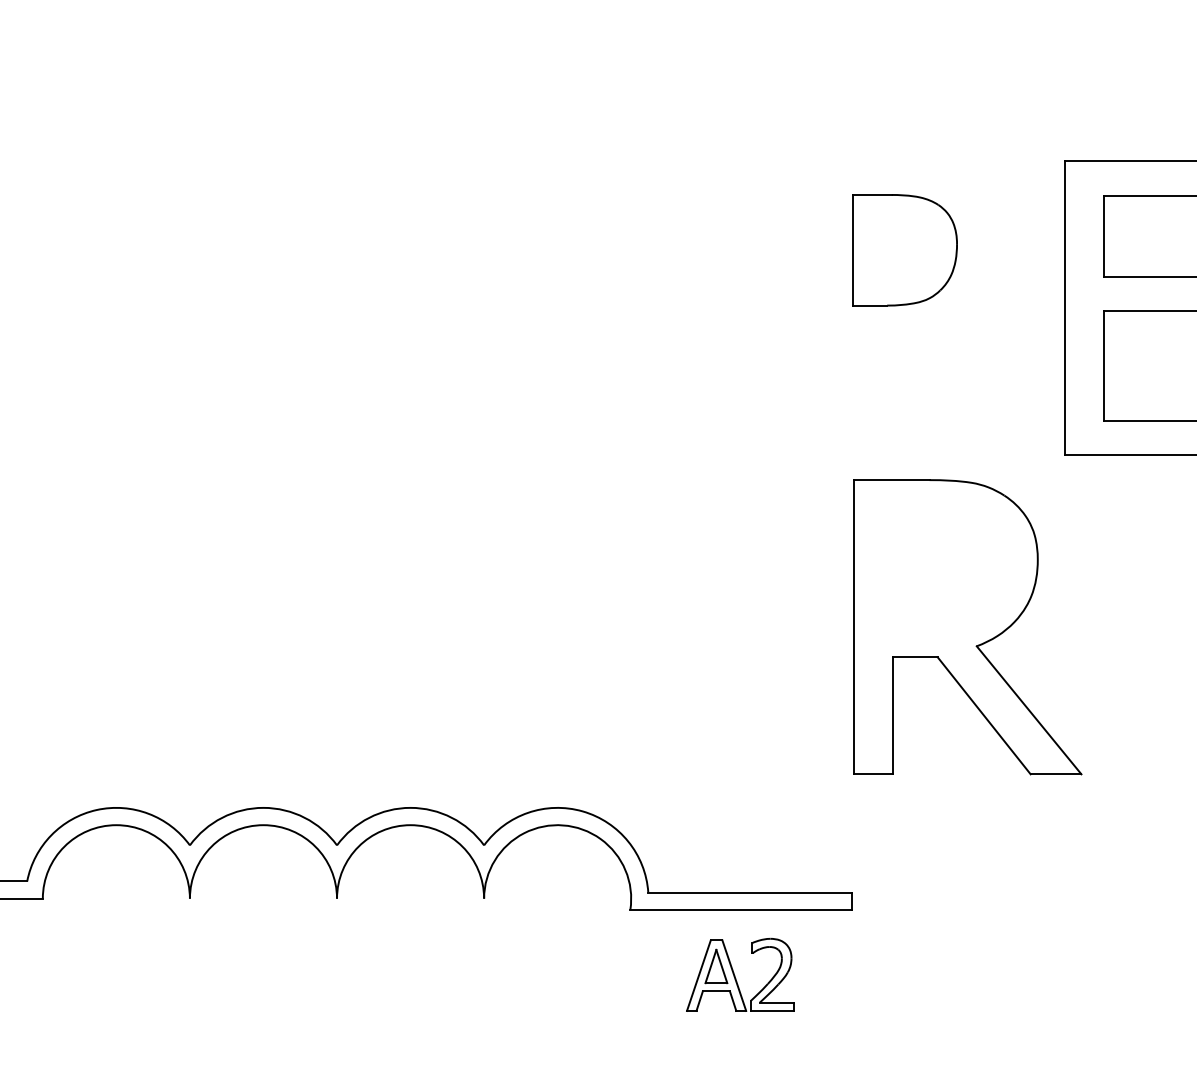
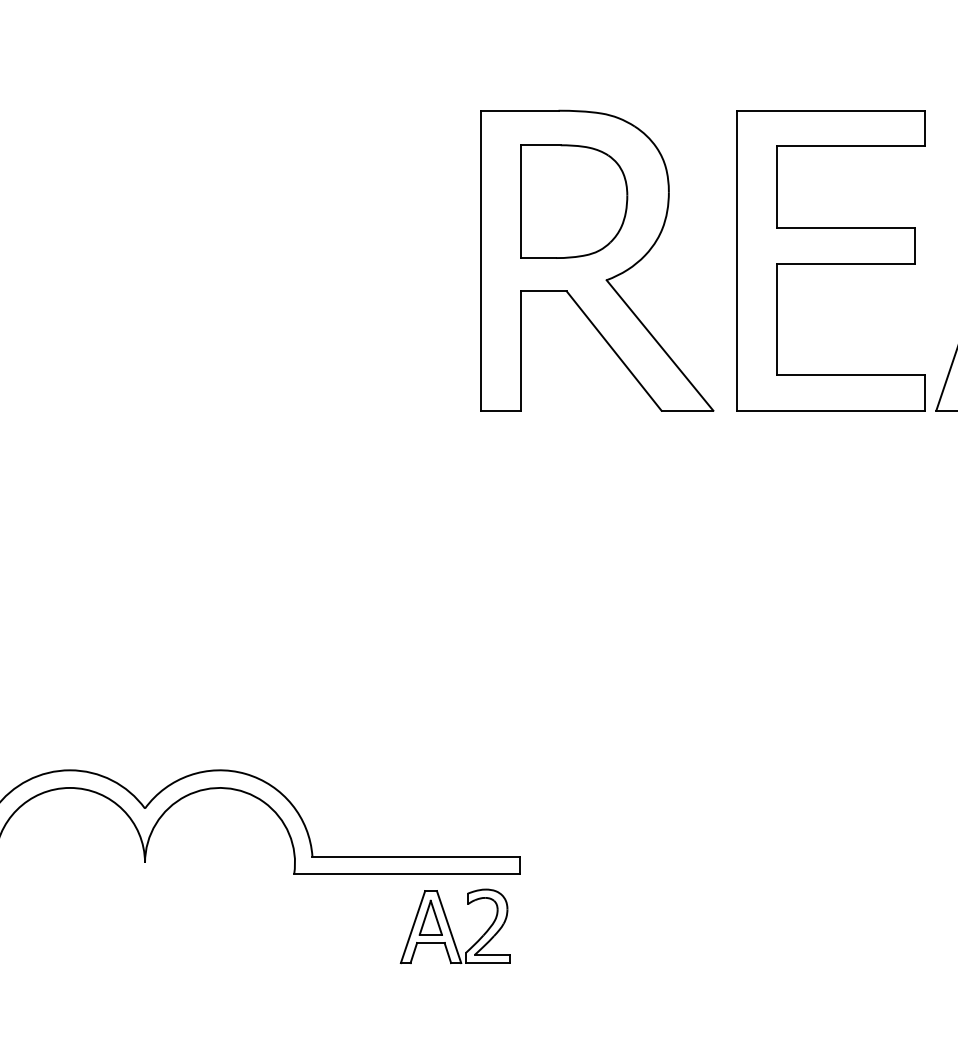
part: (967, 627) -> (597, 261), moved
part: (740, 974) -> (455, 925), moved

